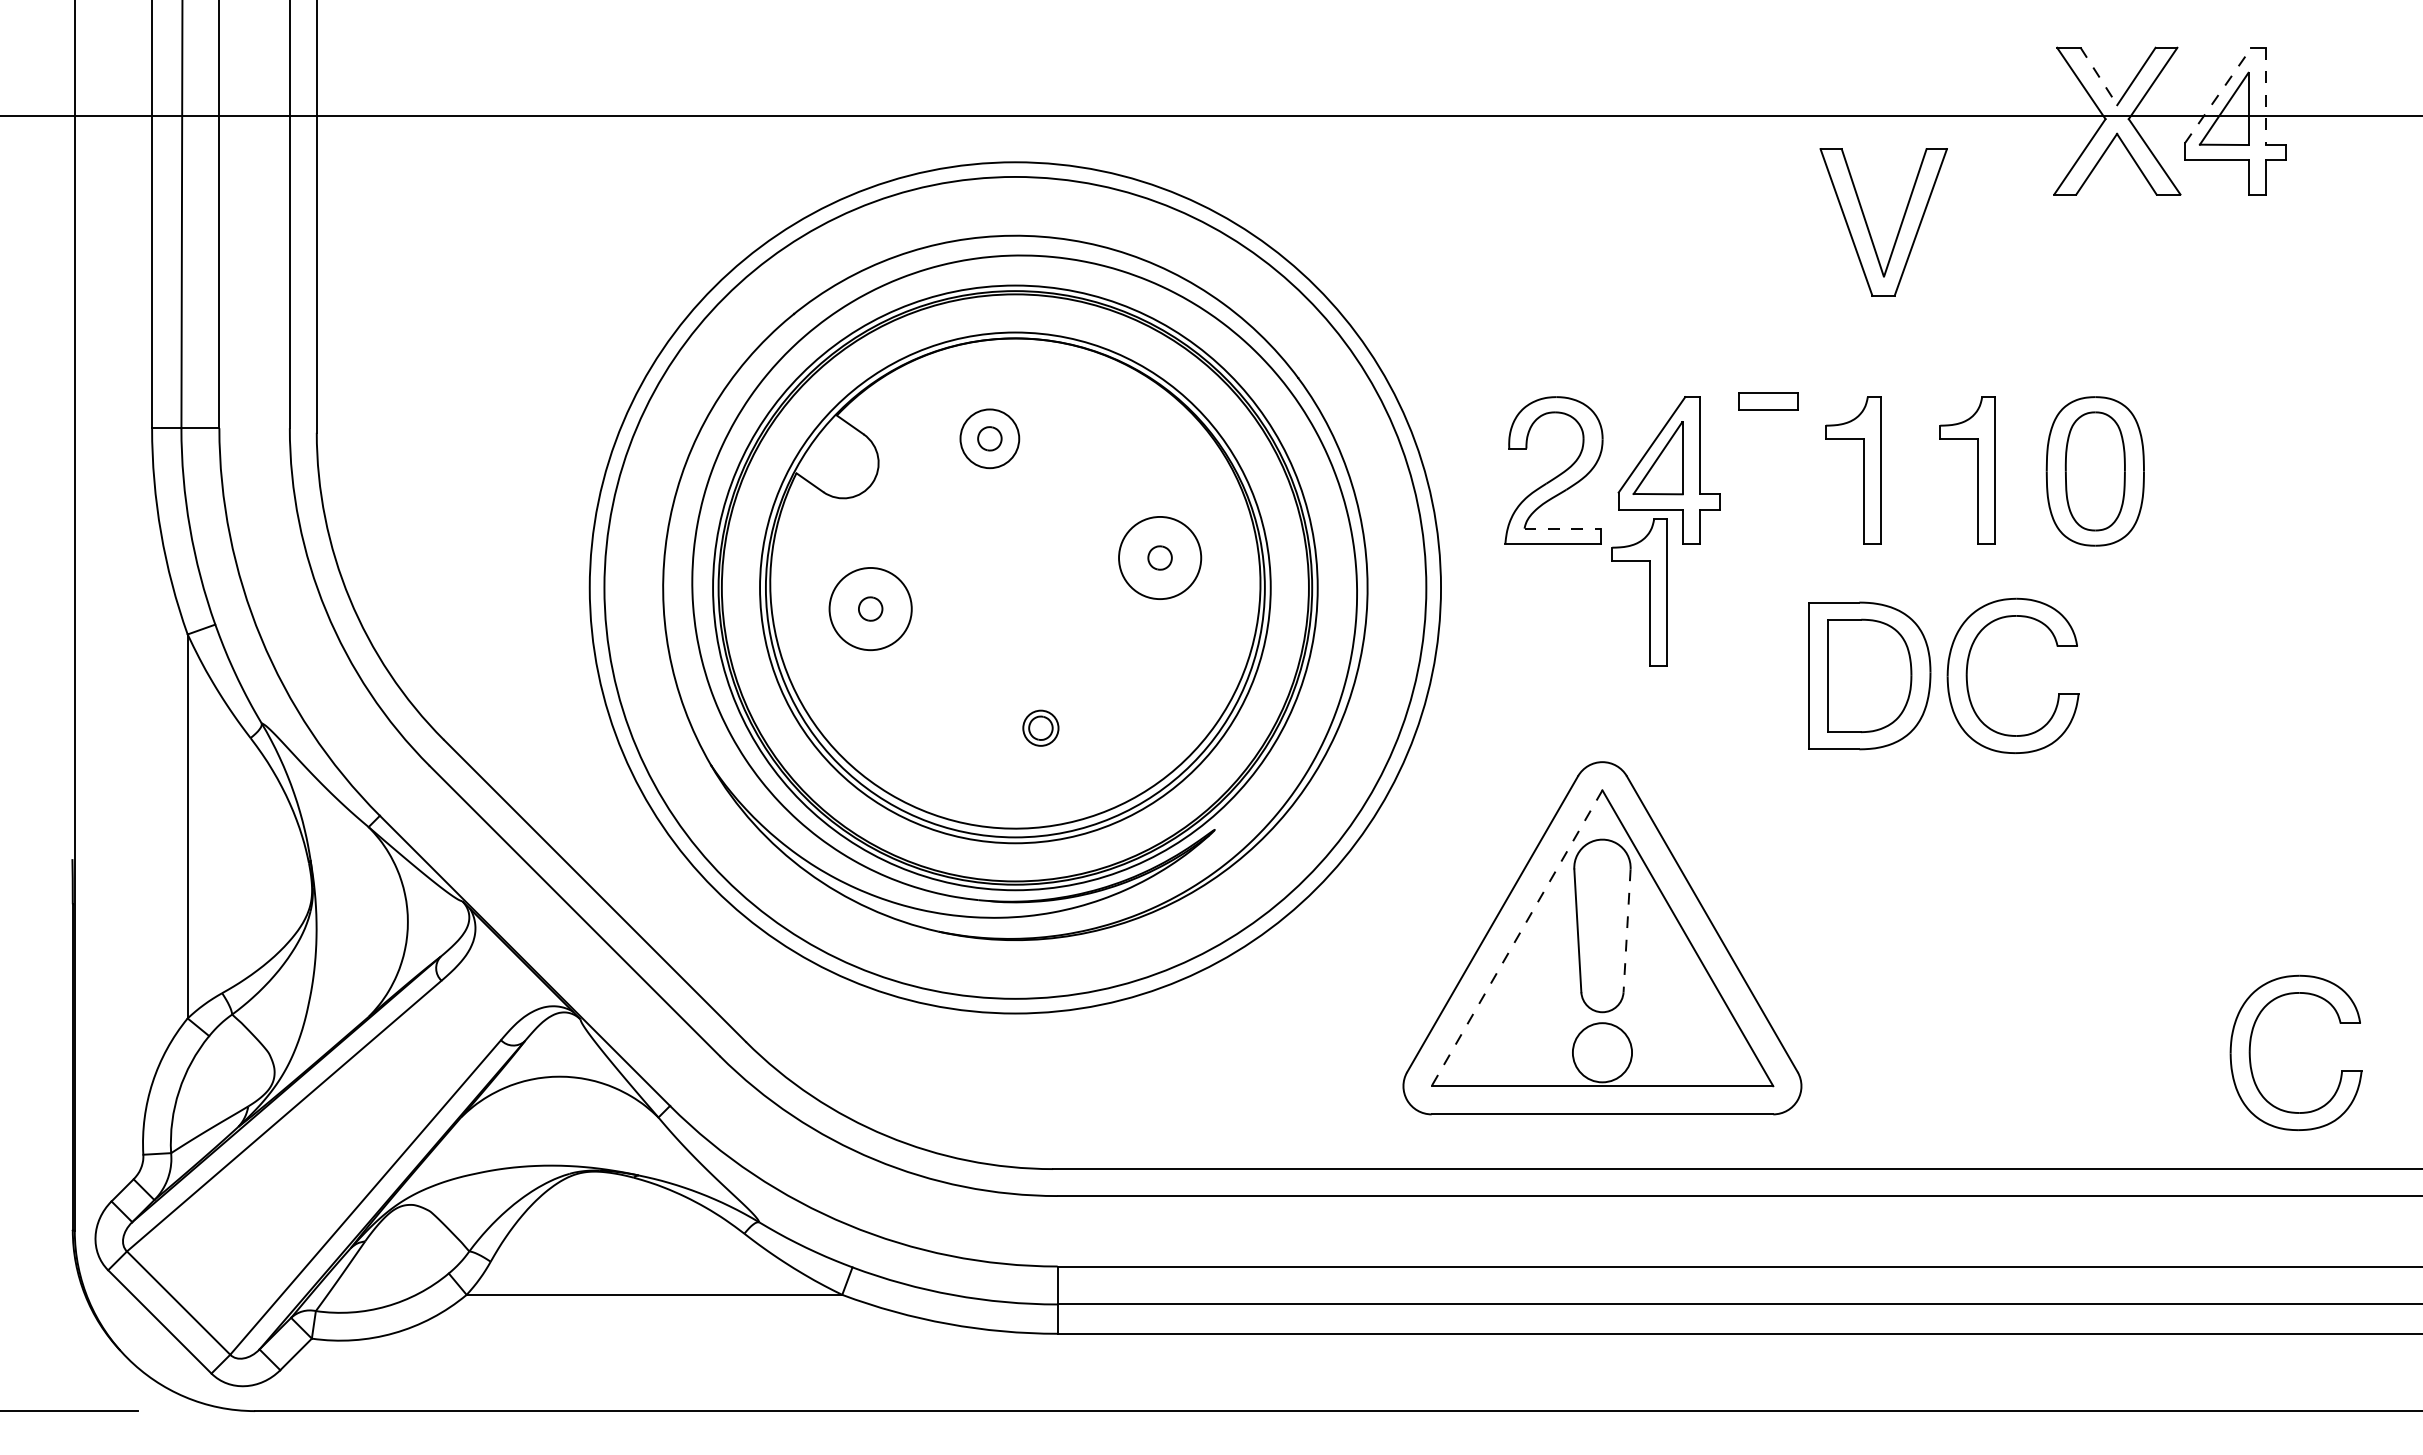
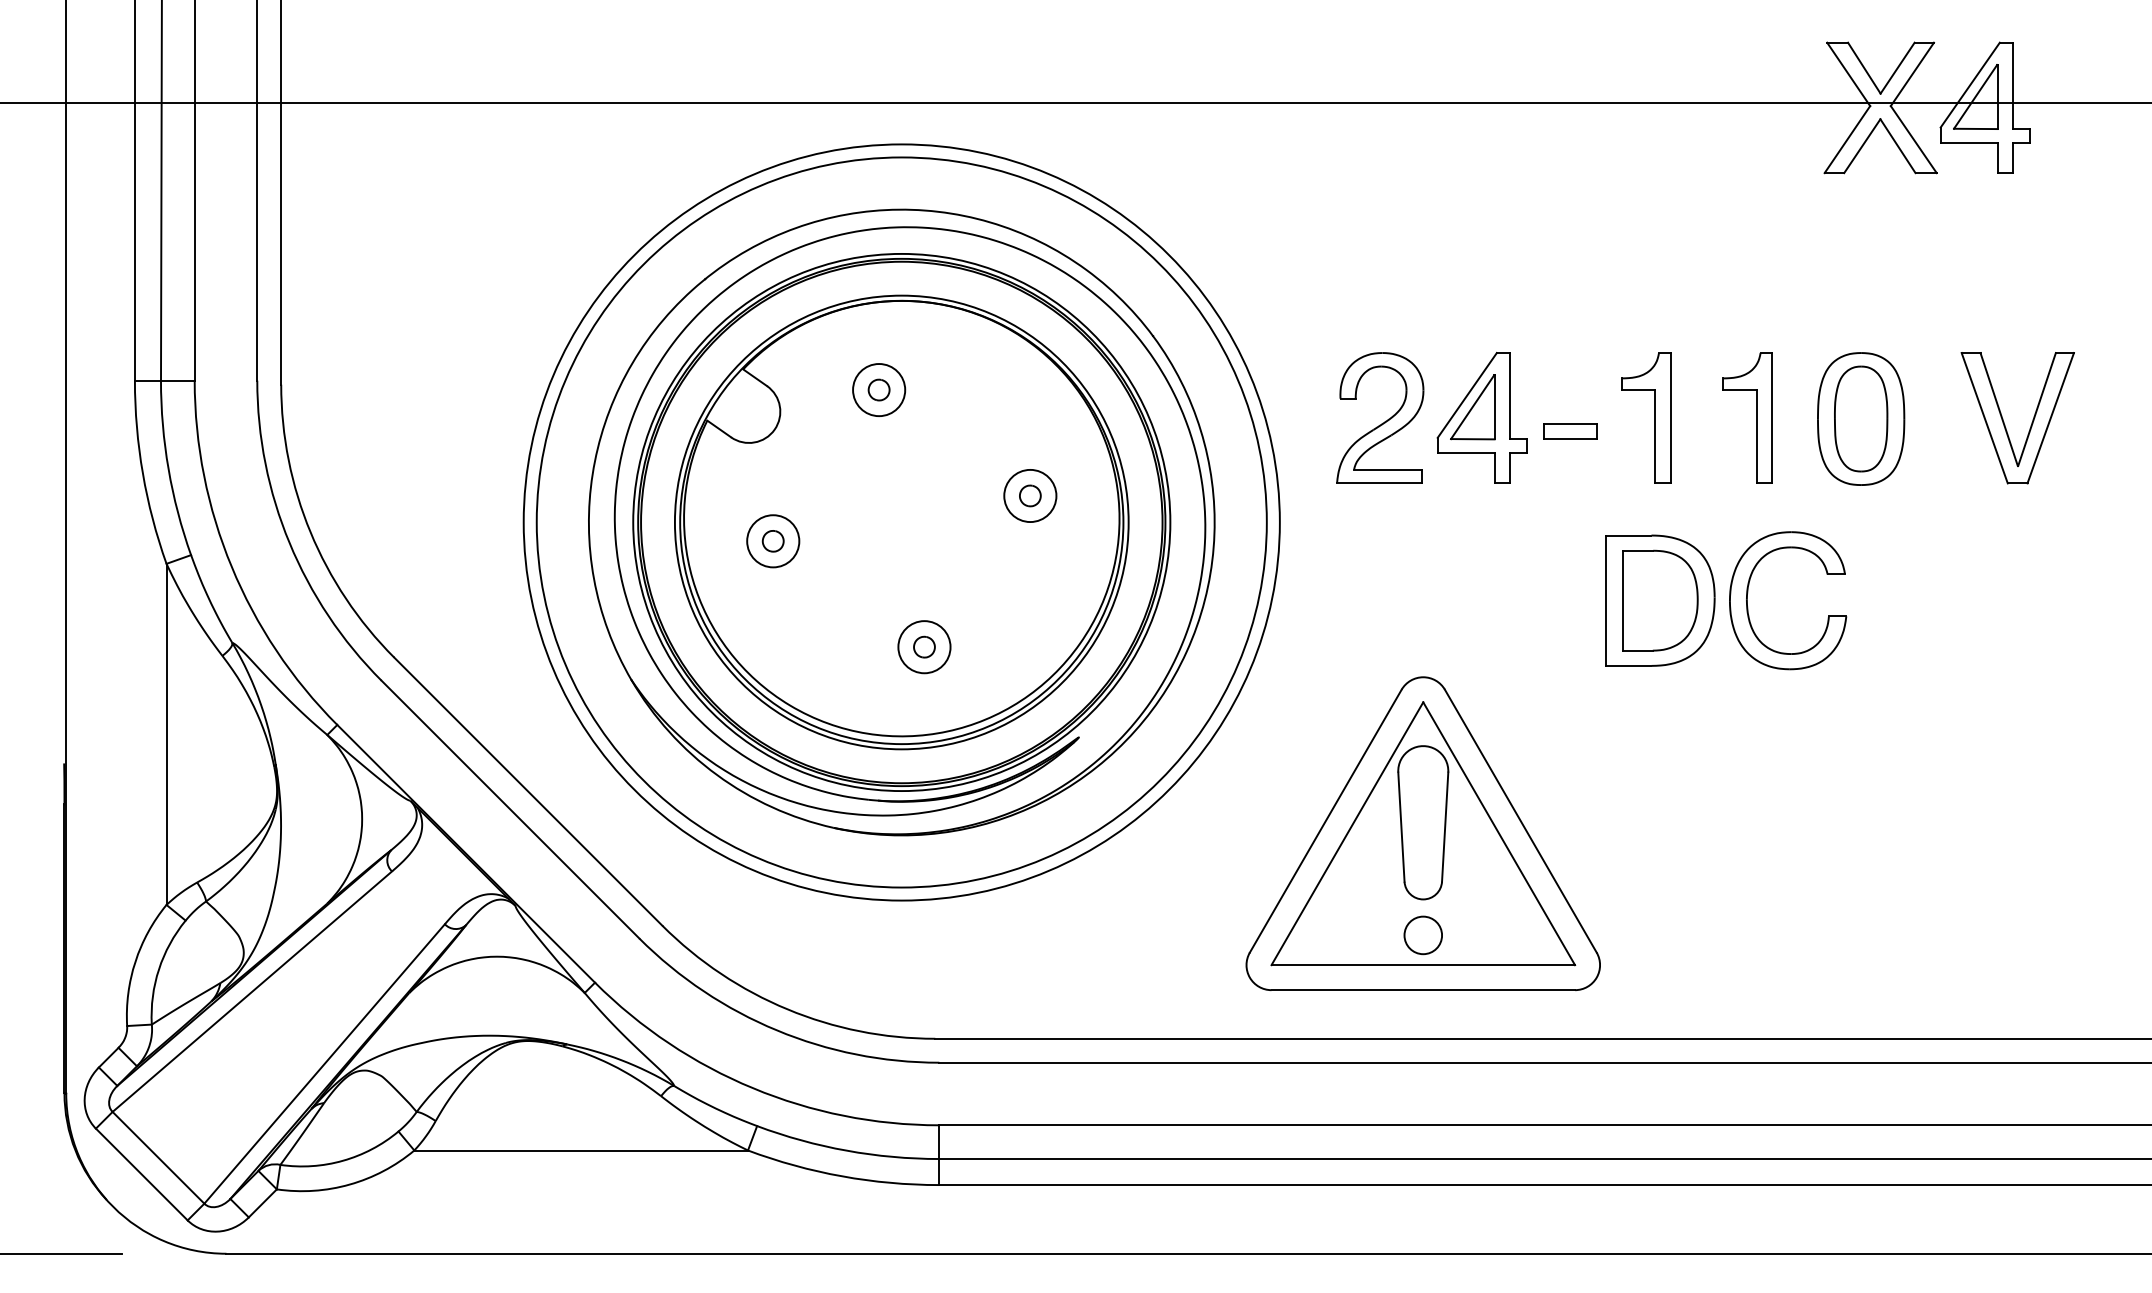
line: (2099, 76) -> (1864, 68), dashed -> solid
line: (2218, 95) -> (1970, 85), dashed -> solid
line: (2266, 96) -> (2013, 85), dashed -> solid
part: (1868, 226) -> (2004, 421), moved
part: (1768, 401) -> (1570, 431), moved
line: (1563, 528) -> (1388, 469), dashed -> solid
circle: (1159, 557) -> (1029, 495), size x0.71
part: (1649, 592) -> (1465, 526), removed
circle: (870, 608) -> (773, 540), size x0.71
circle: (1040, 727) -> (924, 646), size x1.67
line: (1627, 930) -> (1445, 826), dashed -> solid
line: (1517, 938) -> (1347, 833), dashed -> solid
circle: (1602, 1052) -> (1423, 935), size x0.71
part: (2251, 1061) -> (1999, 943), removed

